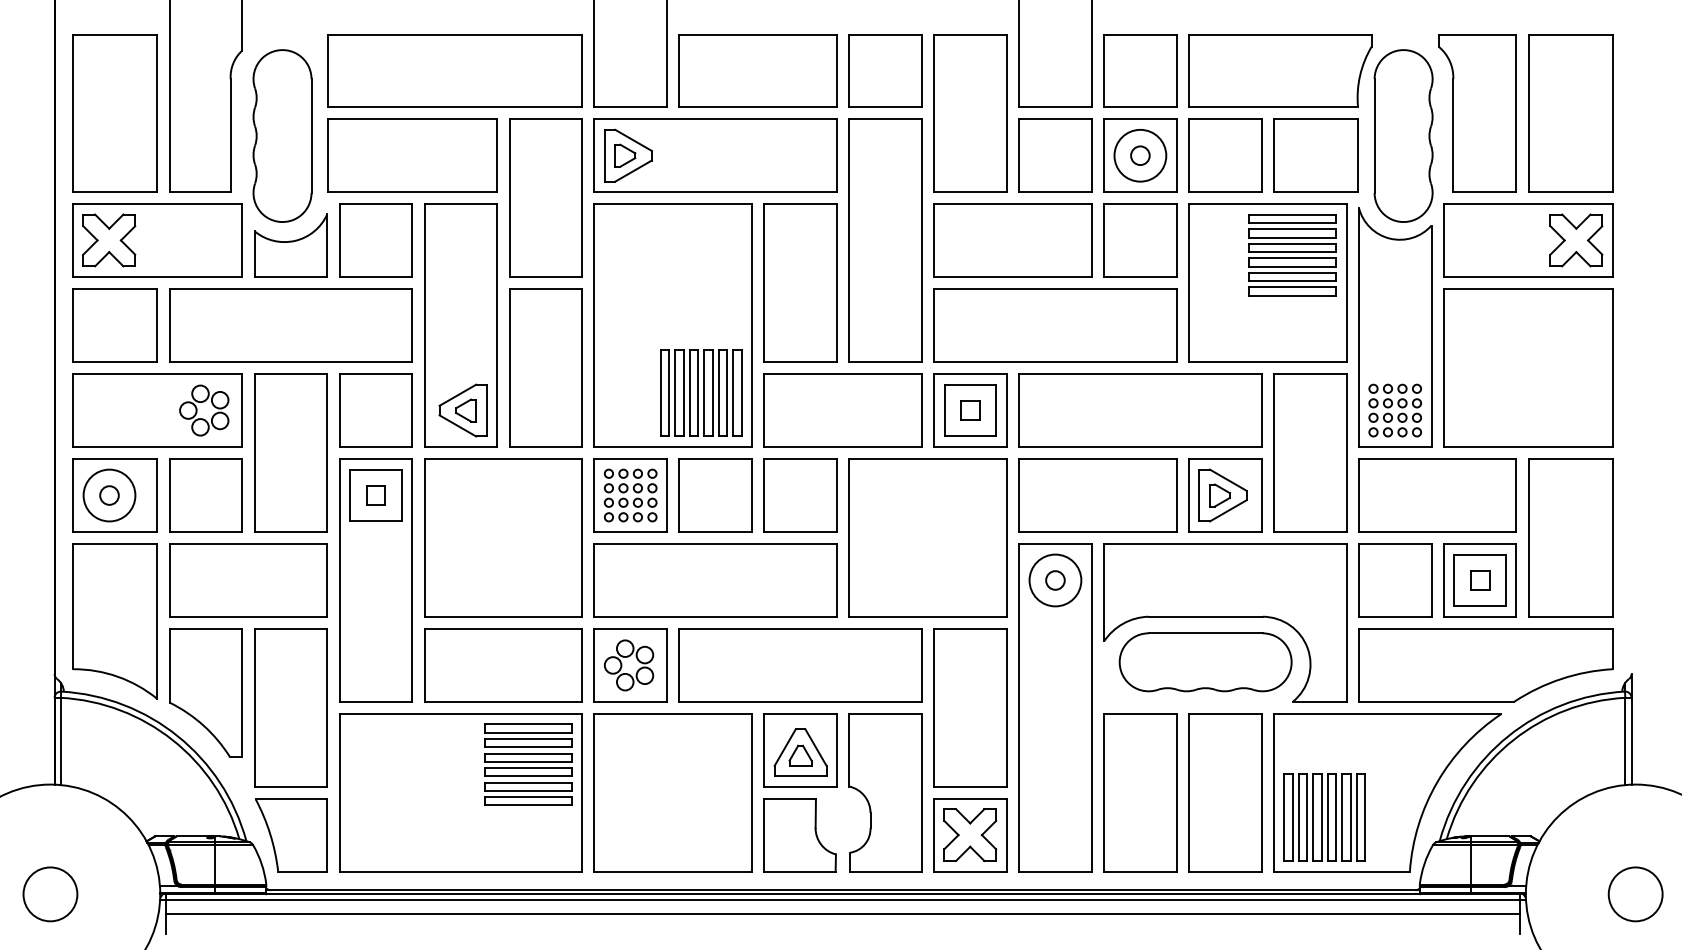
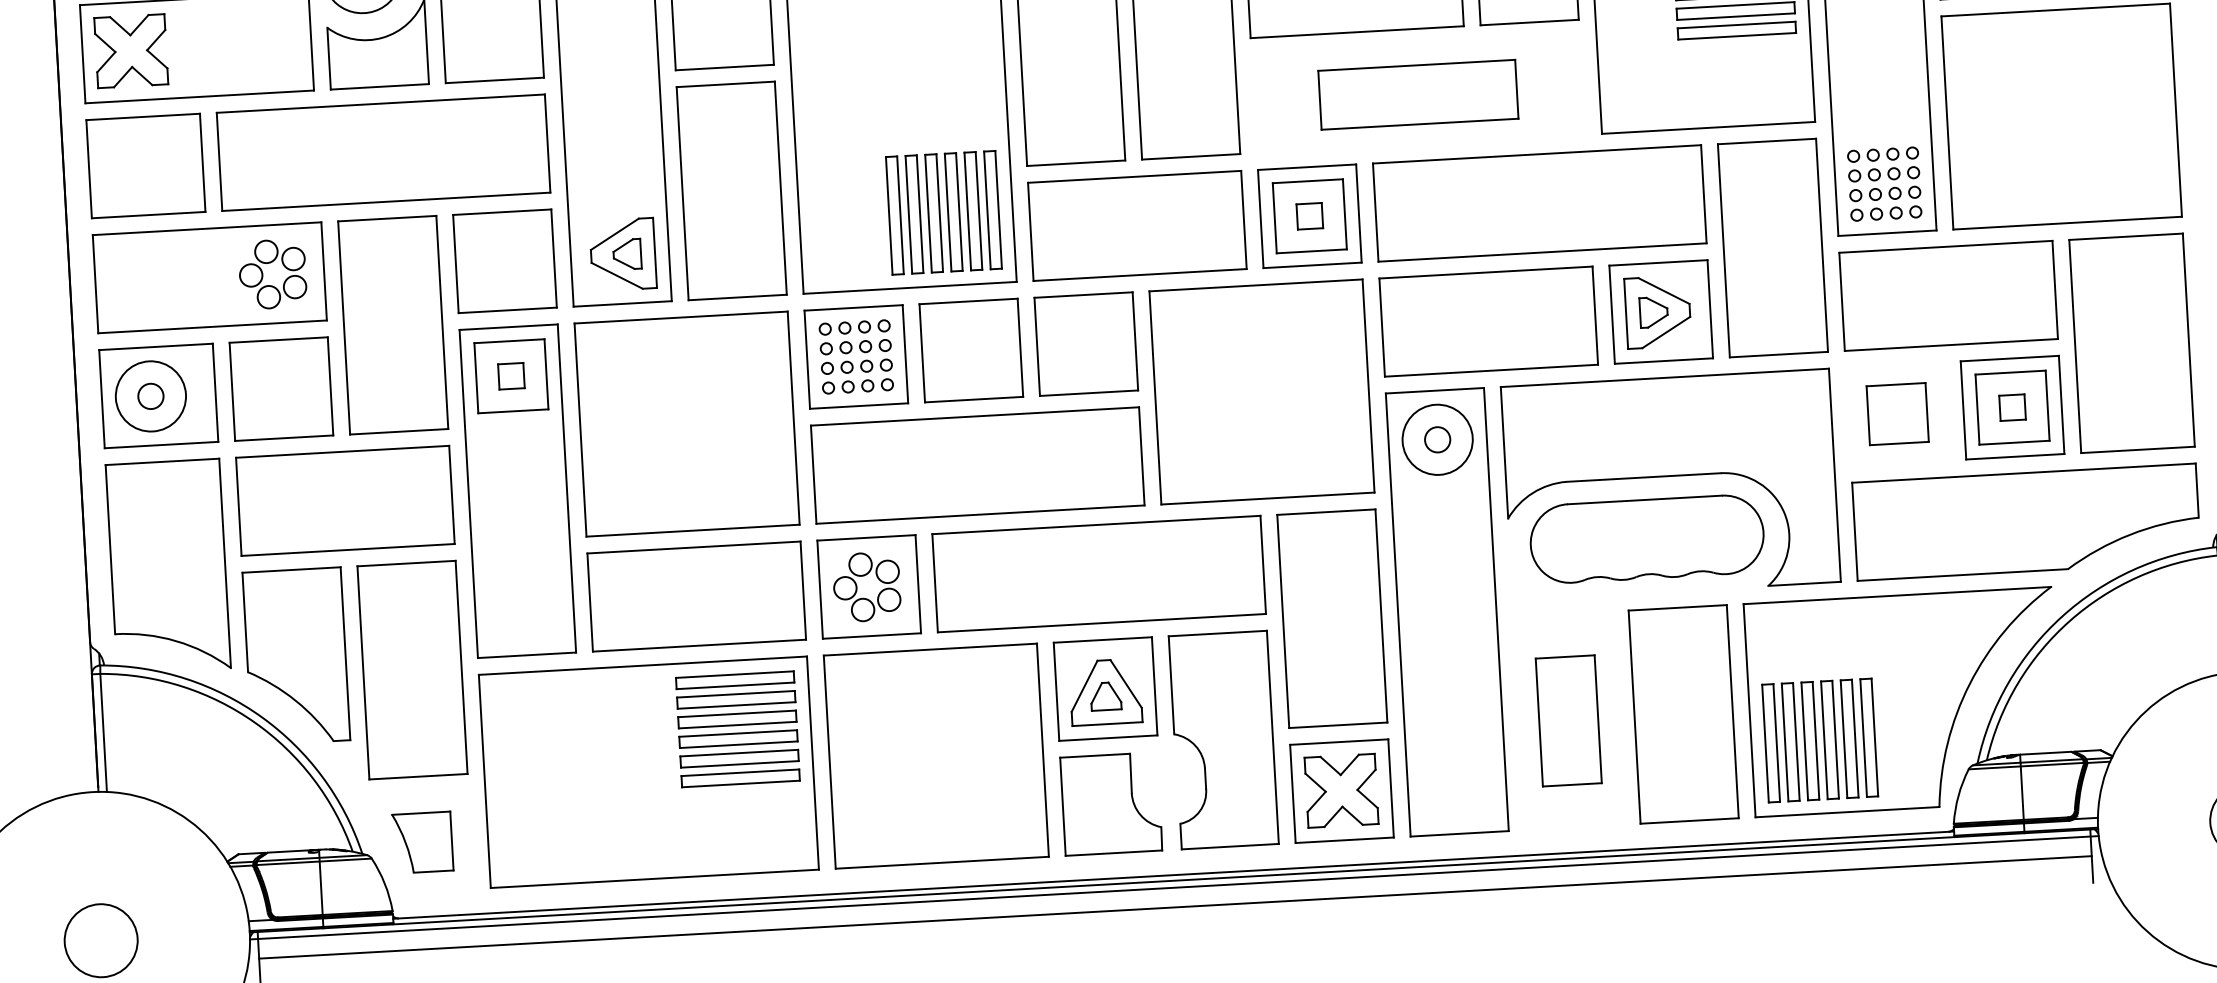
part: (1055, 325) -> (1418, 94), size x0.6
part: (1395, 580) -> (1897, 414), size x0.6
part: (1140, 792) -> (1568, 720), size x0.6
part: (291, 835) -> (422, 842), size x0.6

